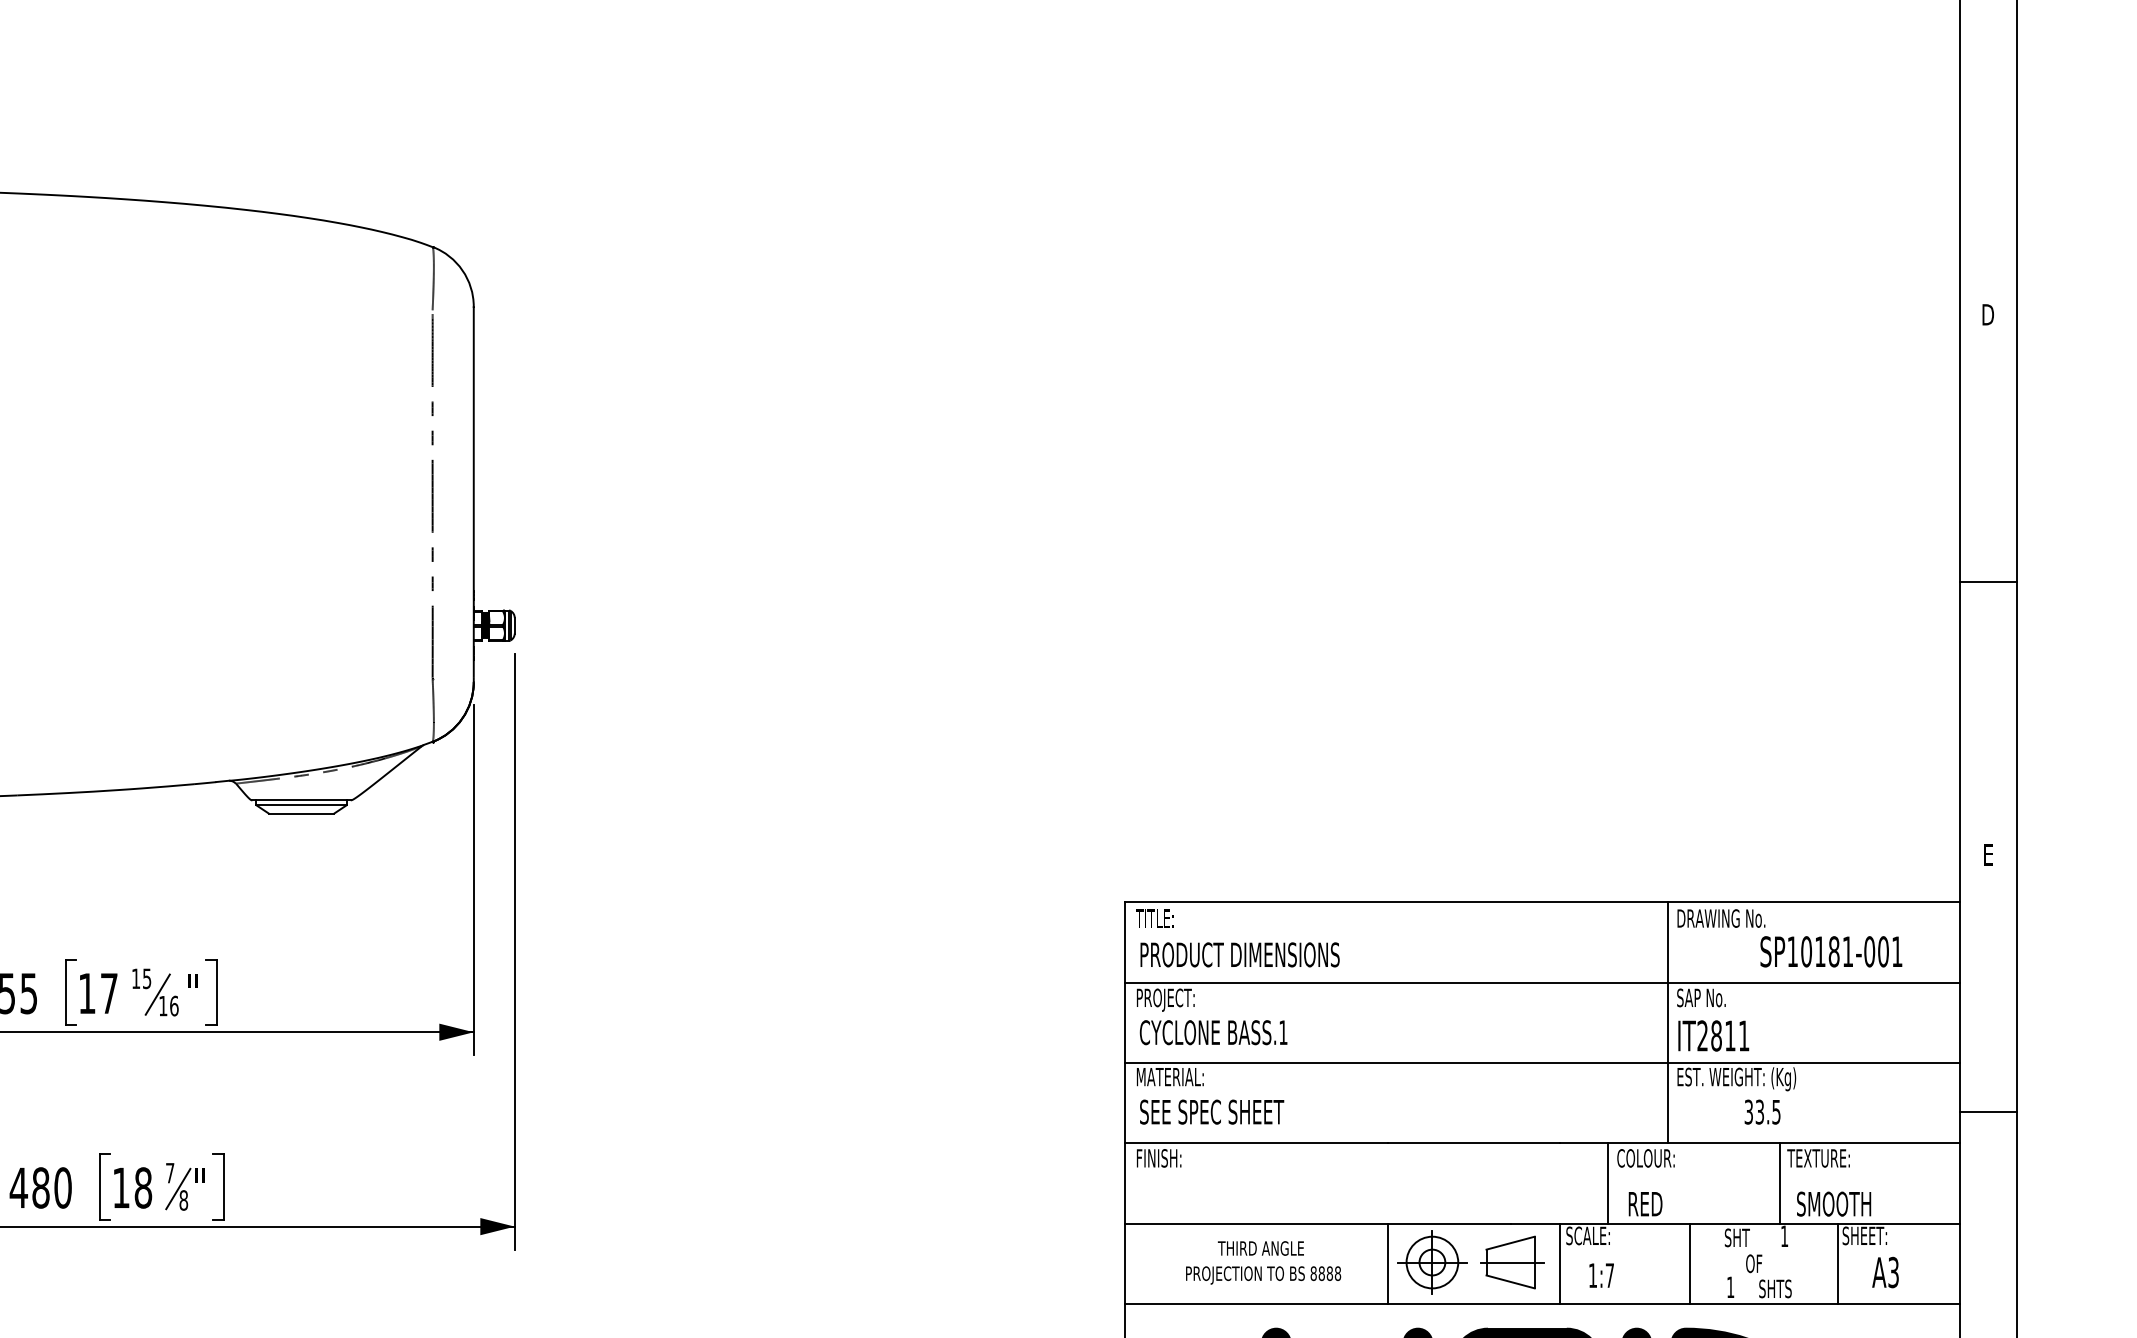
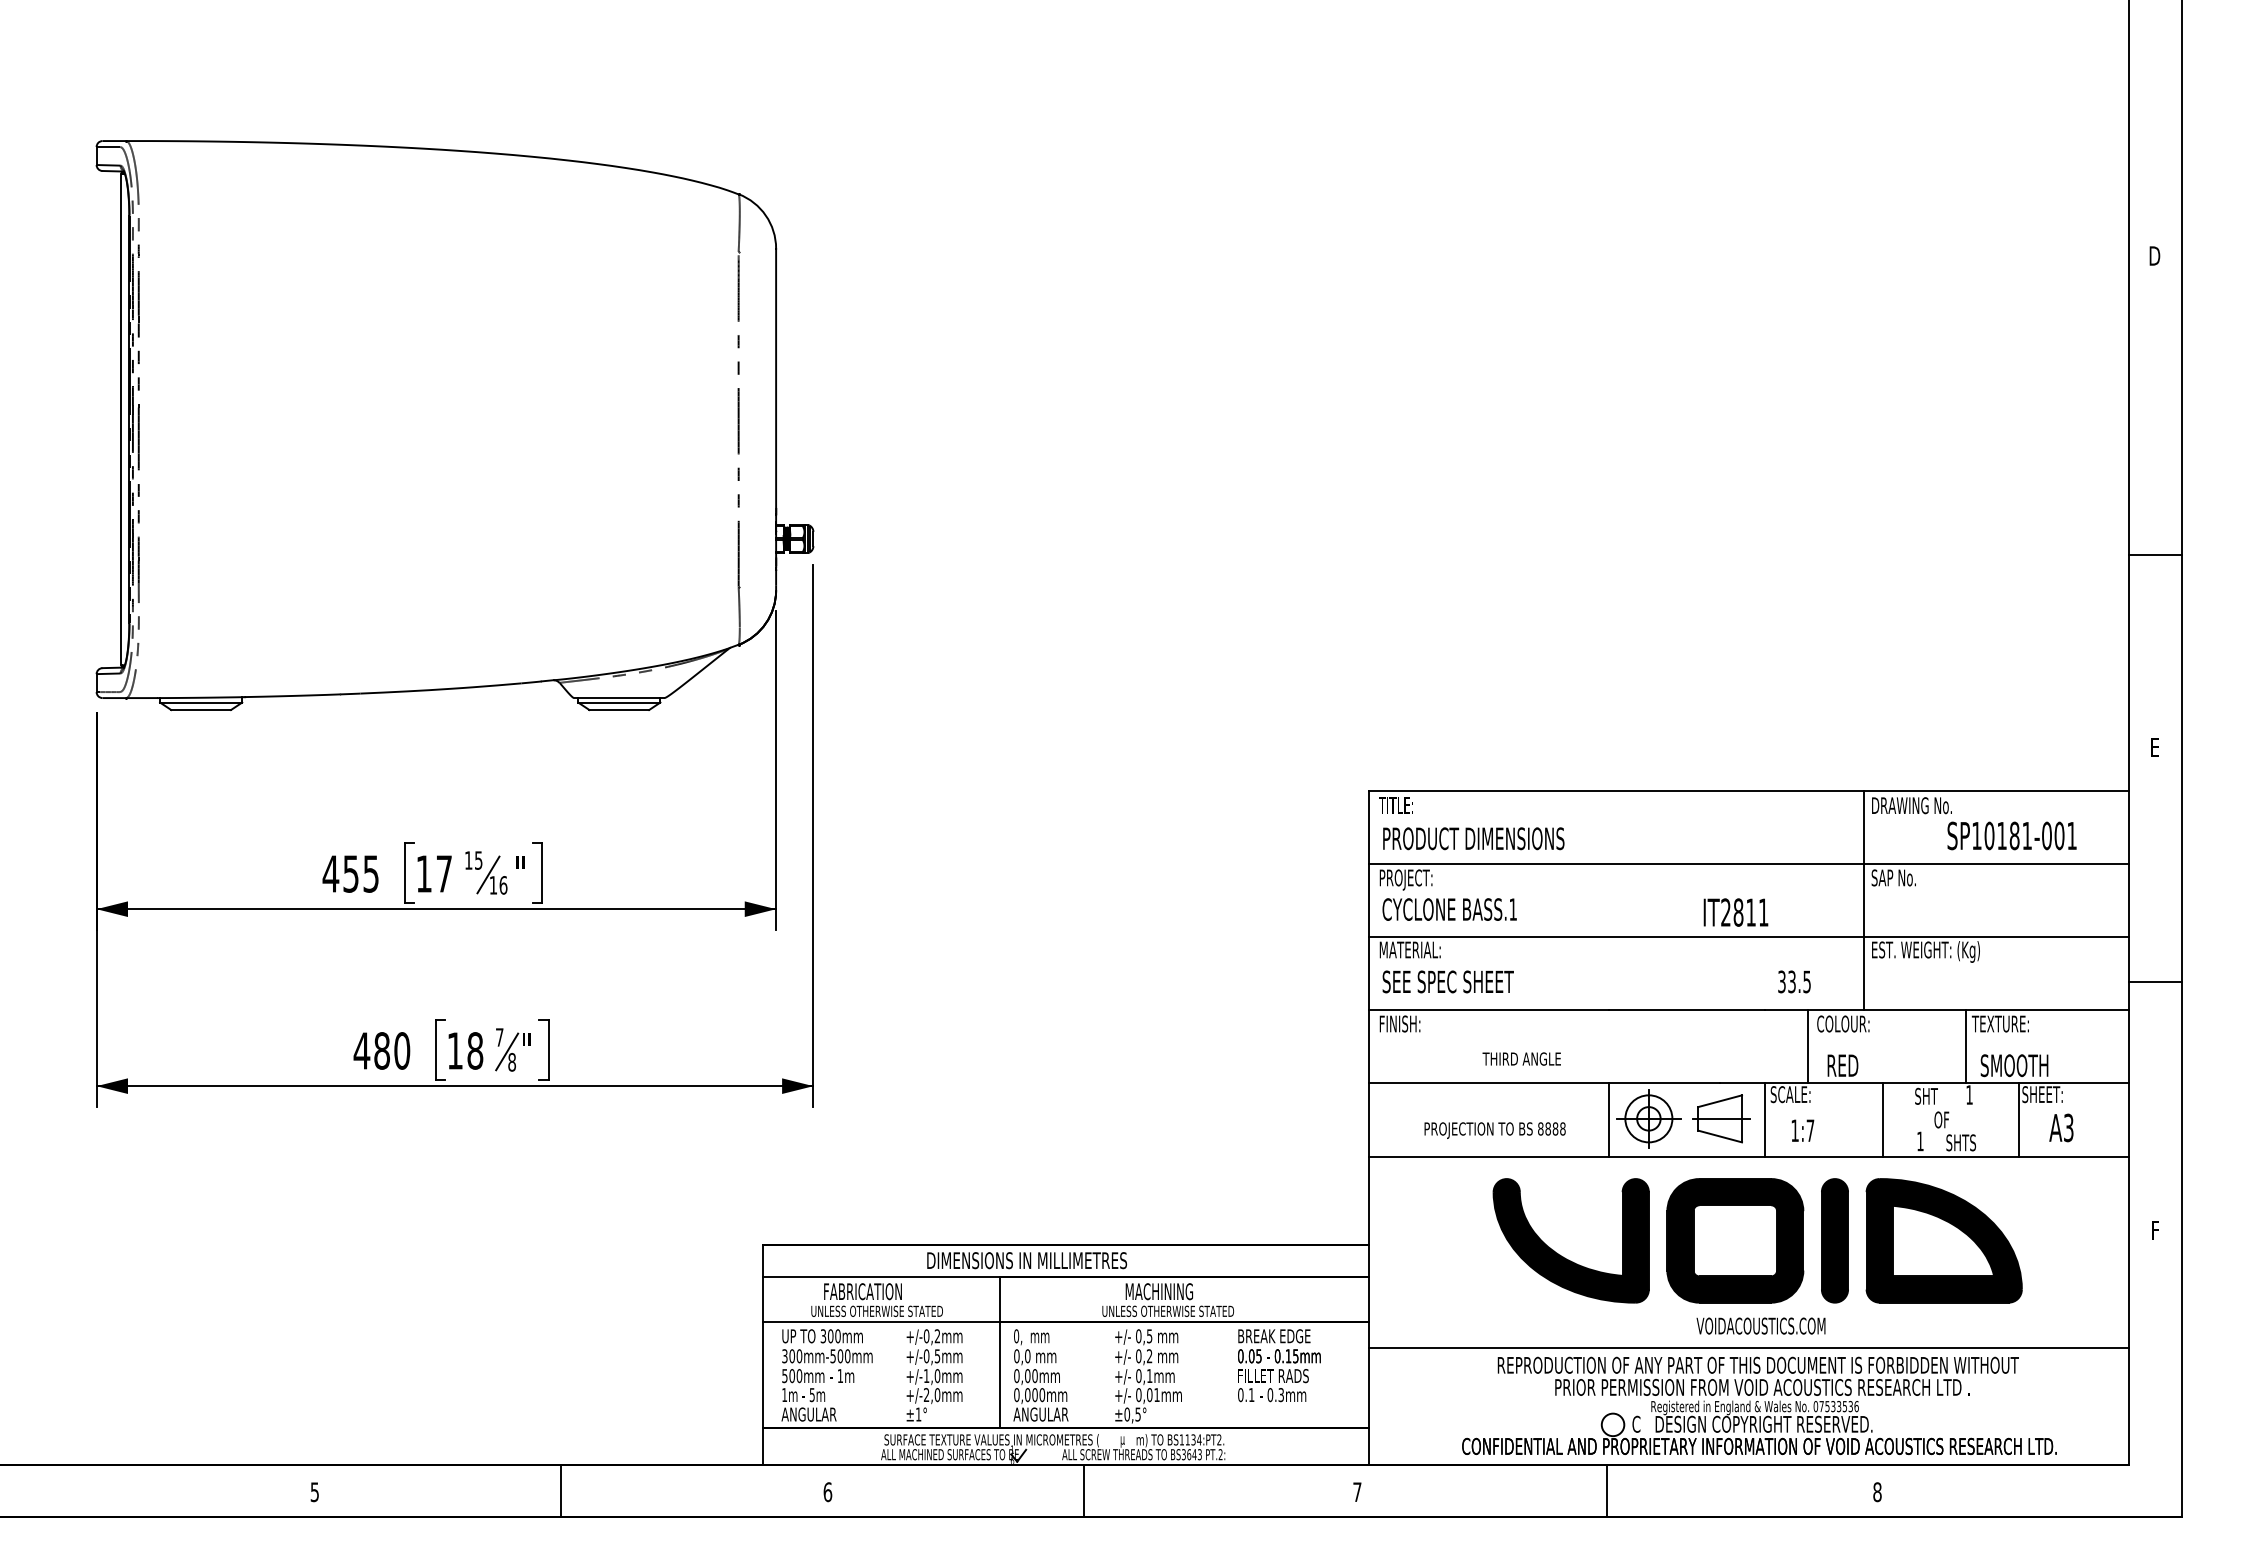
line: (1988, 582) -> (2155, 554), moved
text: (1713, 1035) -> (1735, 912), moved
text: (1762, 1111) -> (1794, 981), moved
text: (1260, 1247) -> (1521, 1058), moved

